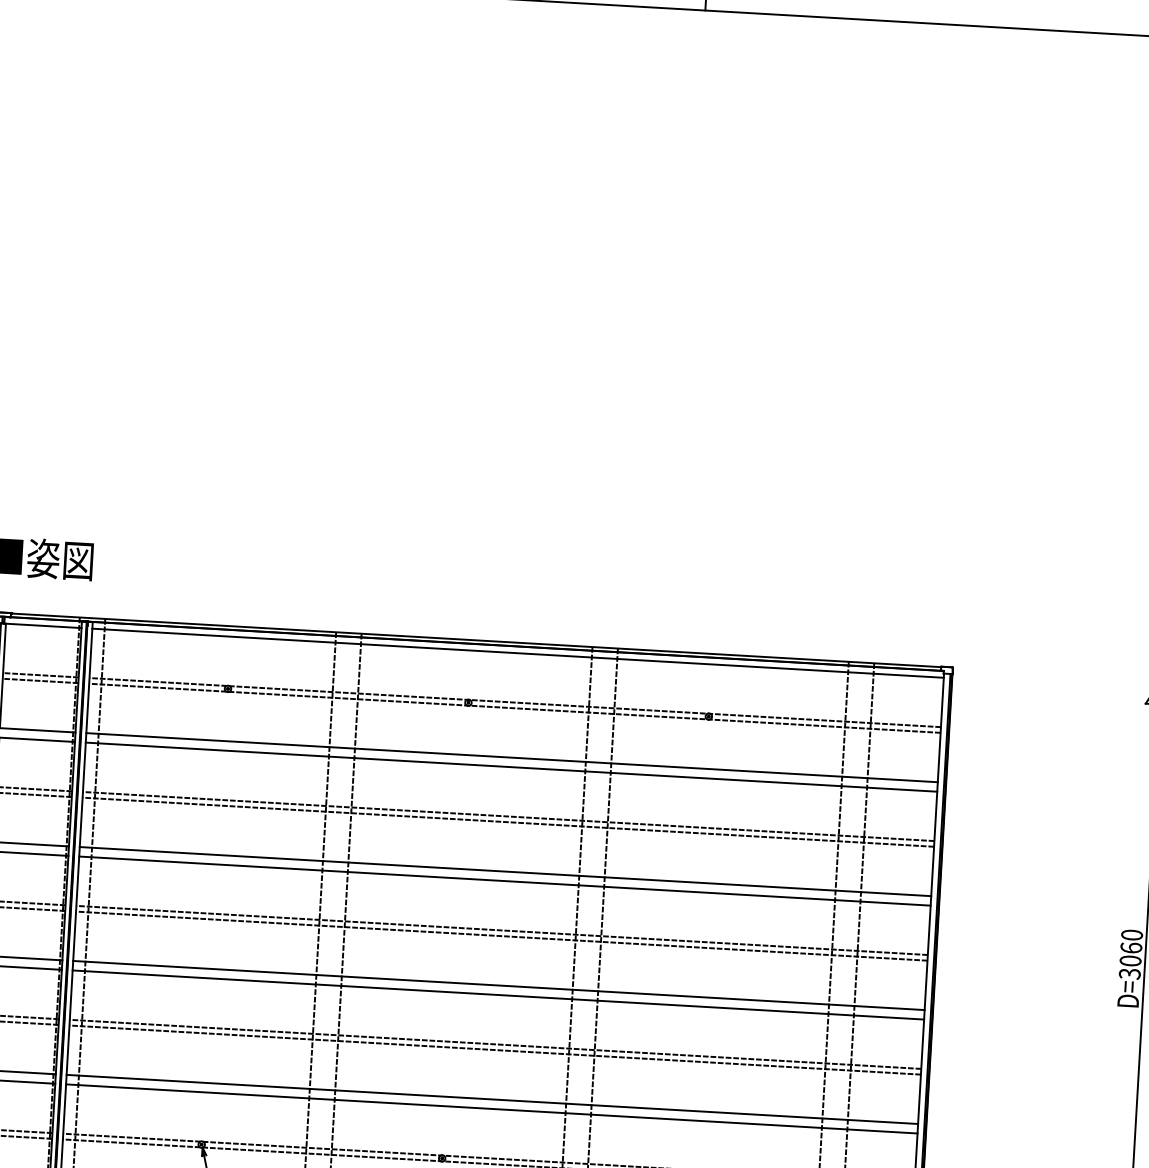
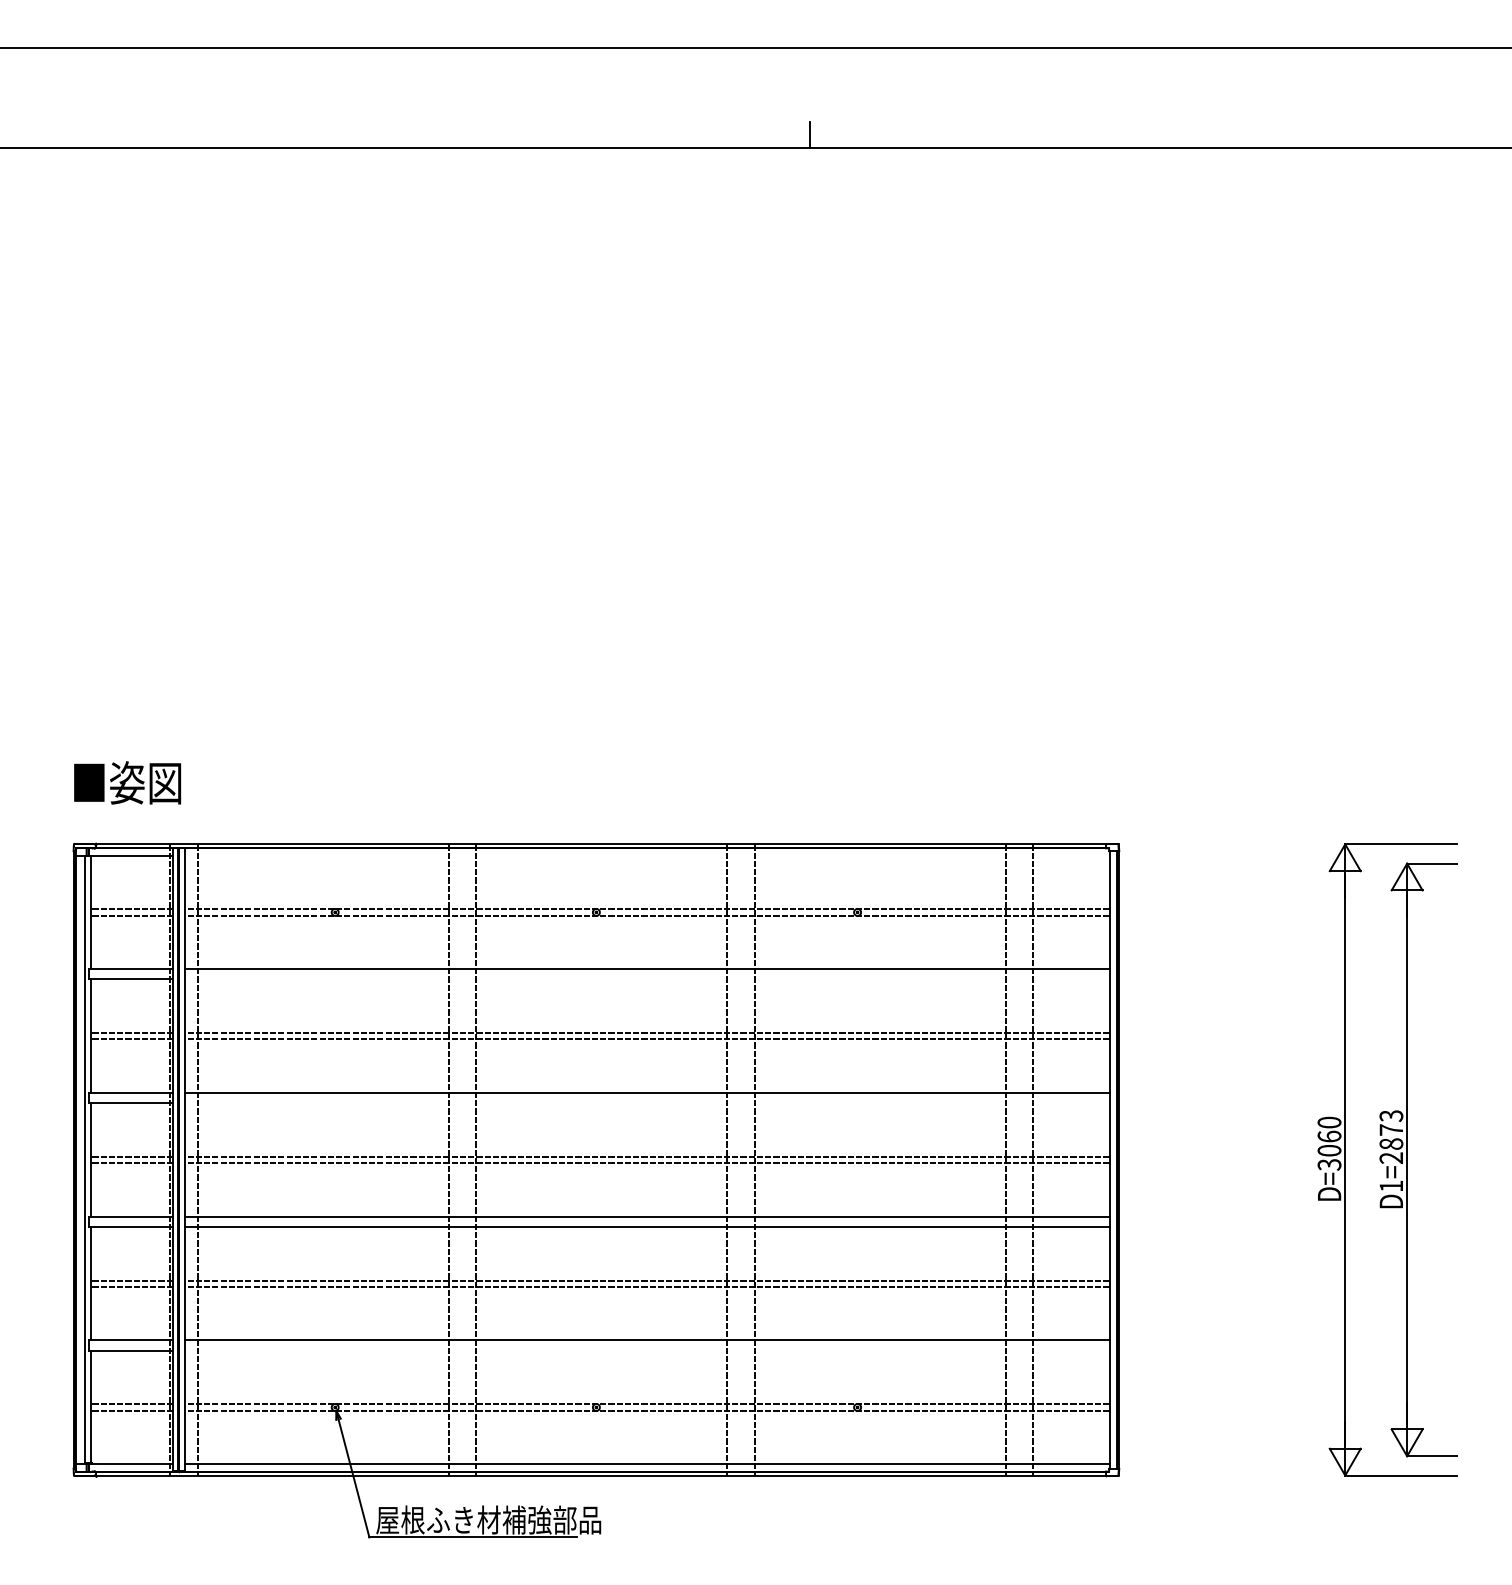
line: (517, 653) -> (646, 855), removed
line: (511, 767) -> (646, 979), removed
line: (504, 881) -> (646, 1103), removed
line: (491, 1108) -> (646, 1350), removed

